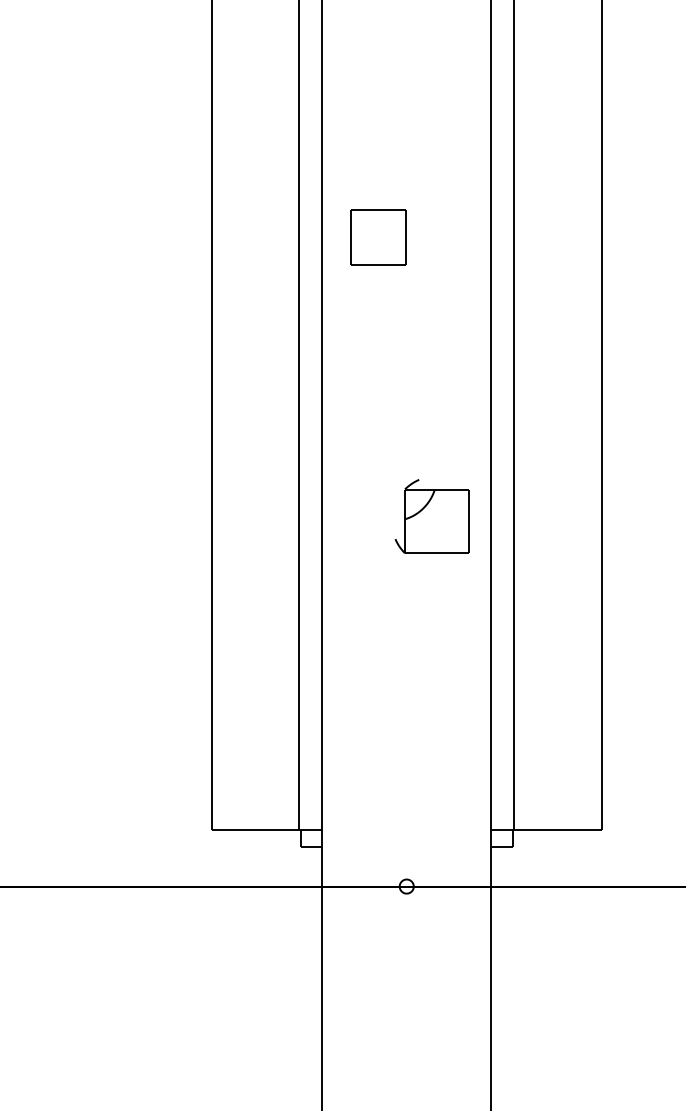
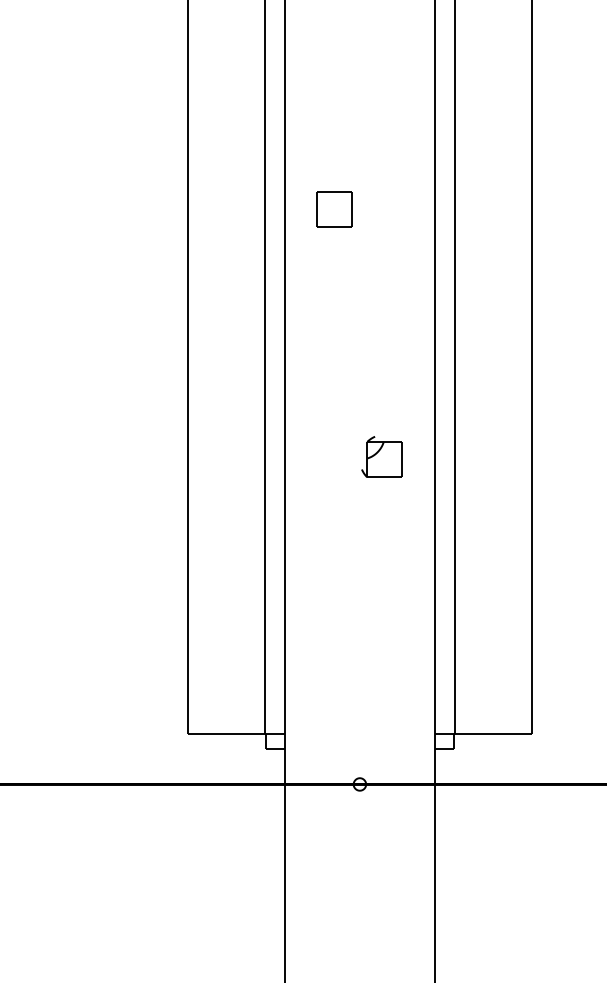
part: (378, 236) -> (334, 209), size x0.71
part: (431, 515) -> (381, 456), size x0.62

